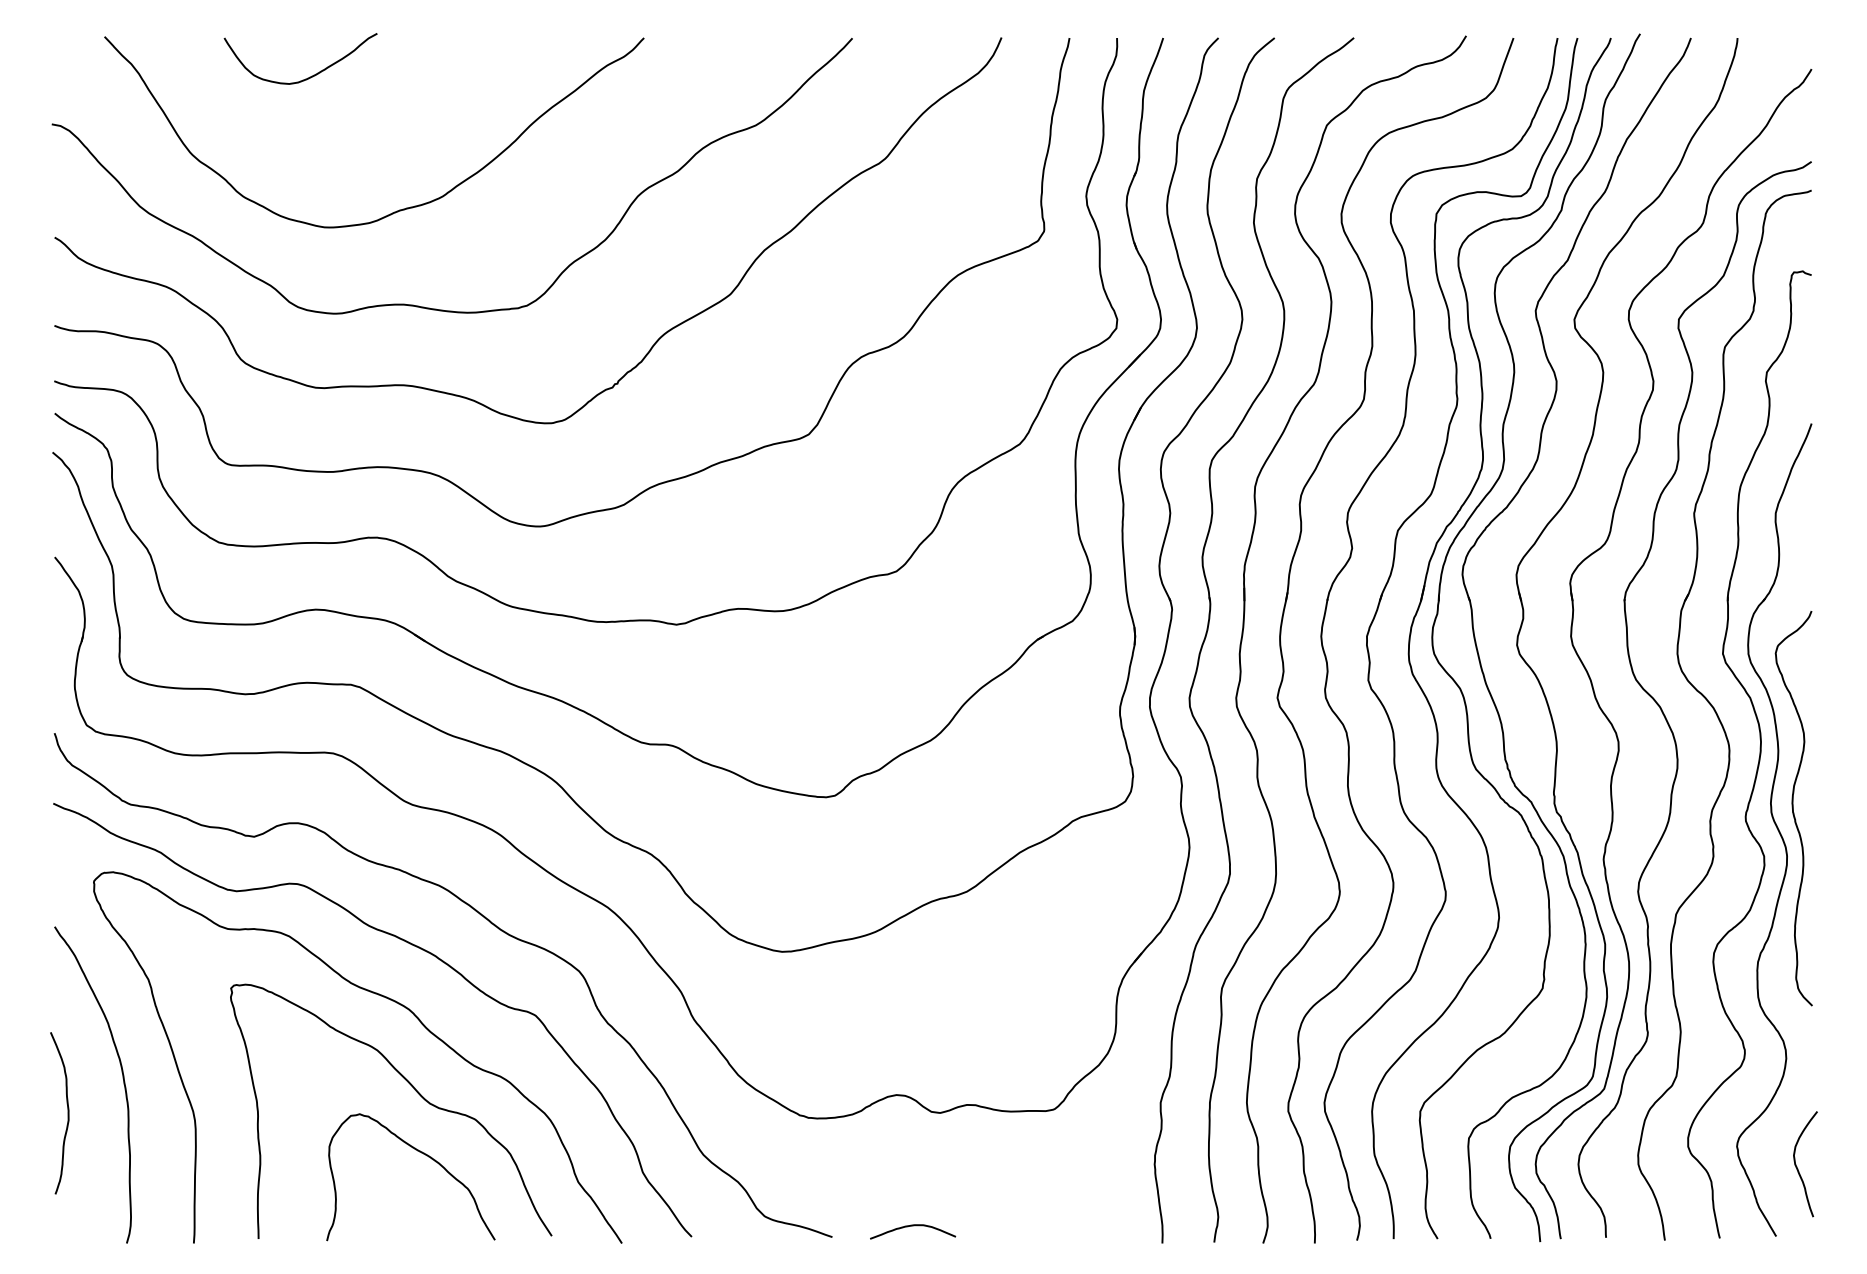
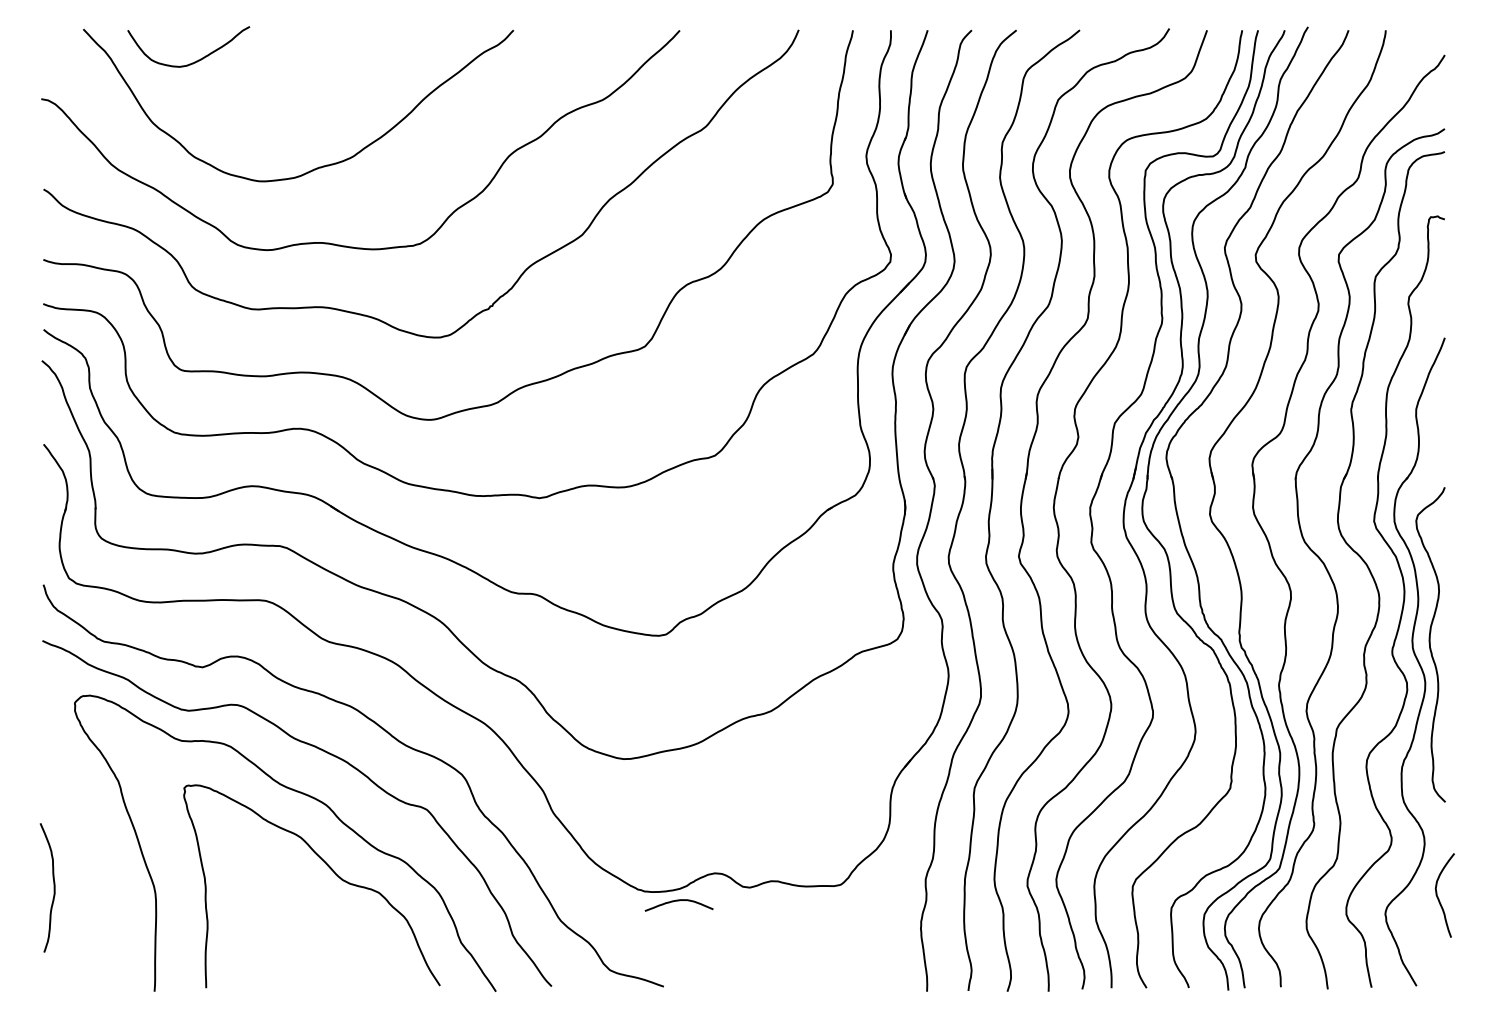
curve: (310, 75) -> (196, 60), moved
curve: (122, 1078) -> (97, 860), removed
curve: (421, 1154) -> (336, 920), removed
curve: (1798, 1167) -> (1439, 898), moved
curve: (912, 1226) -> (678, 901), moved

